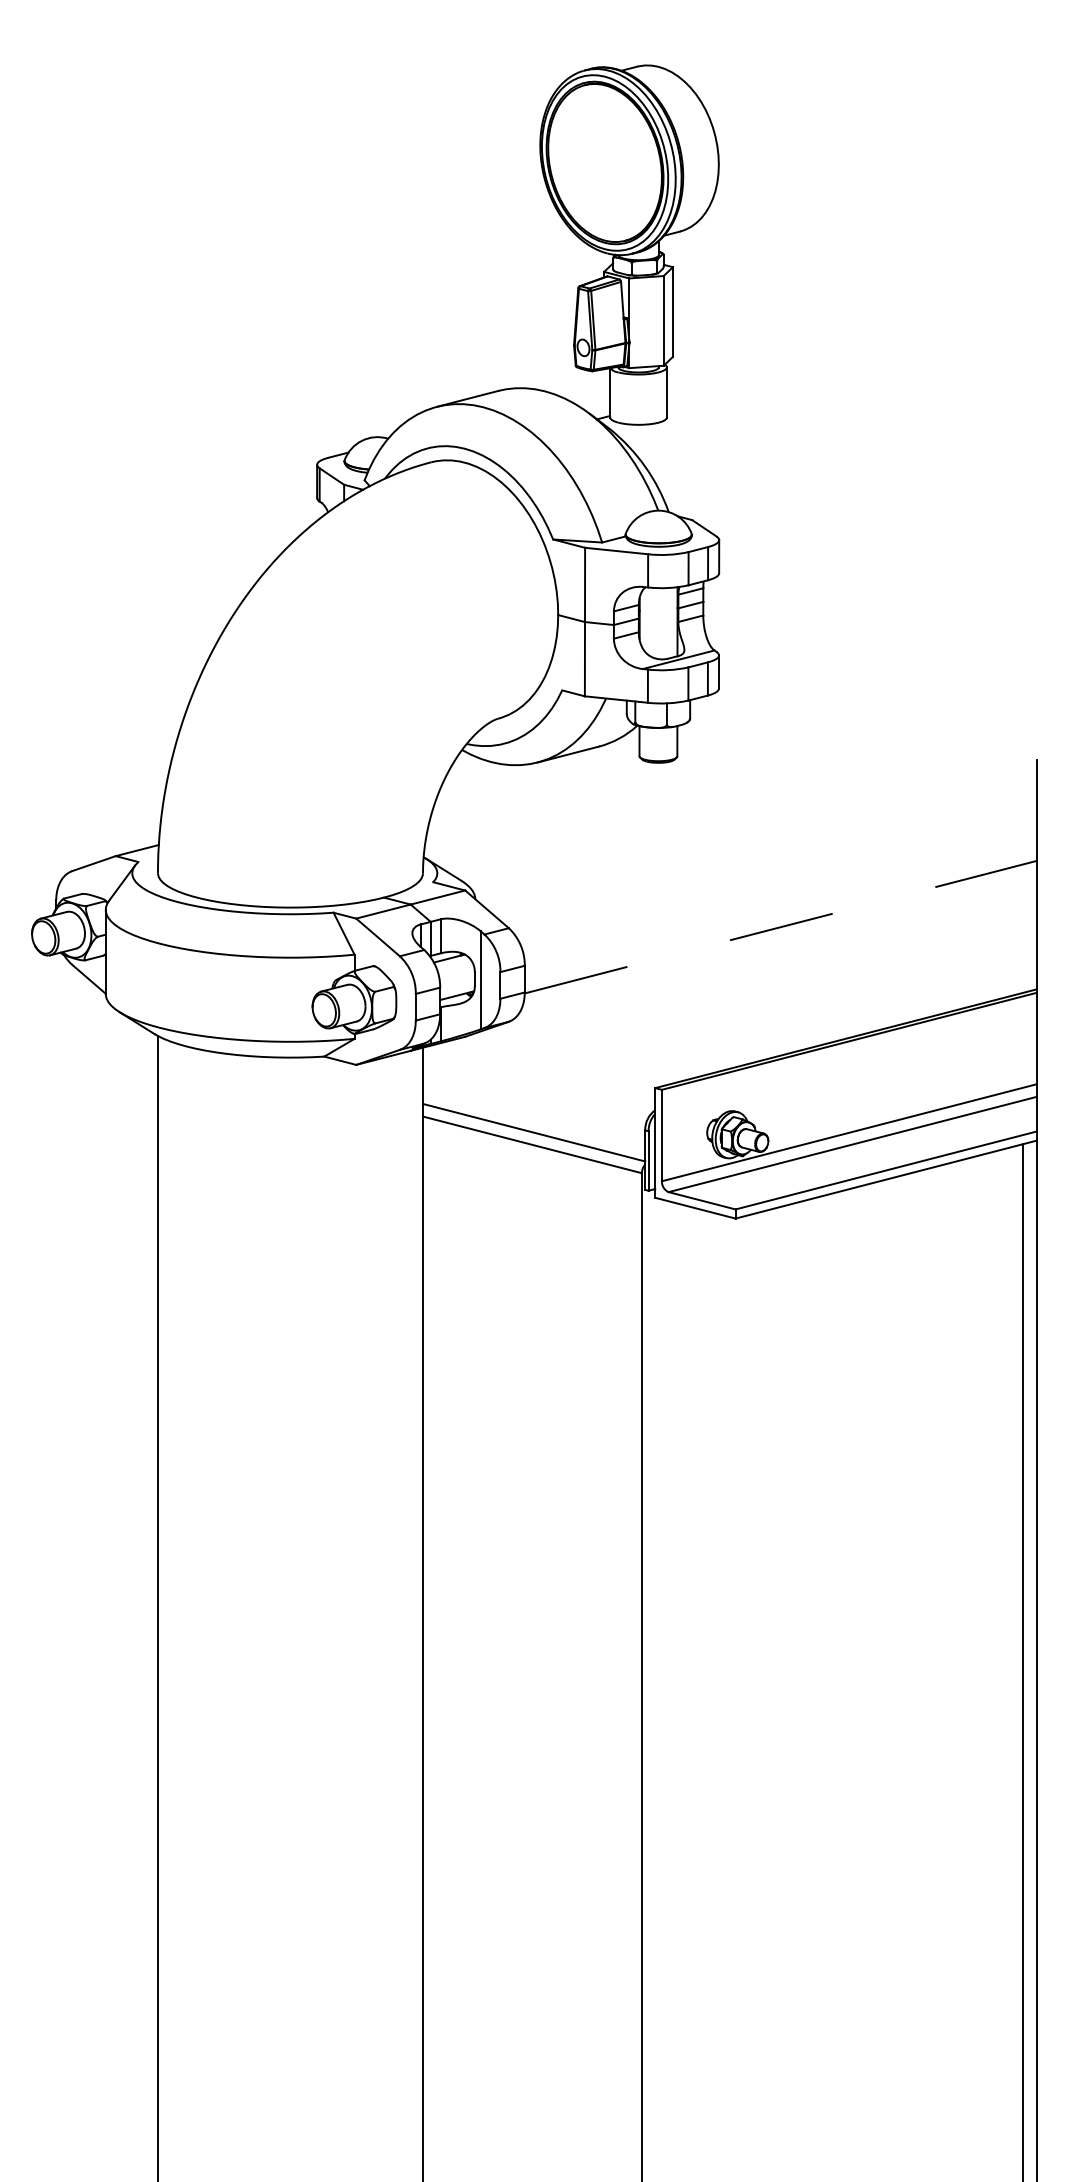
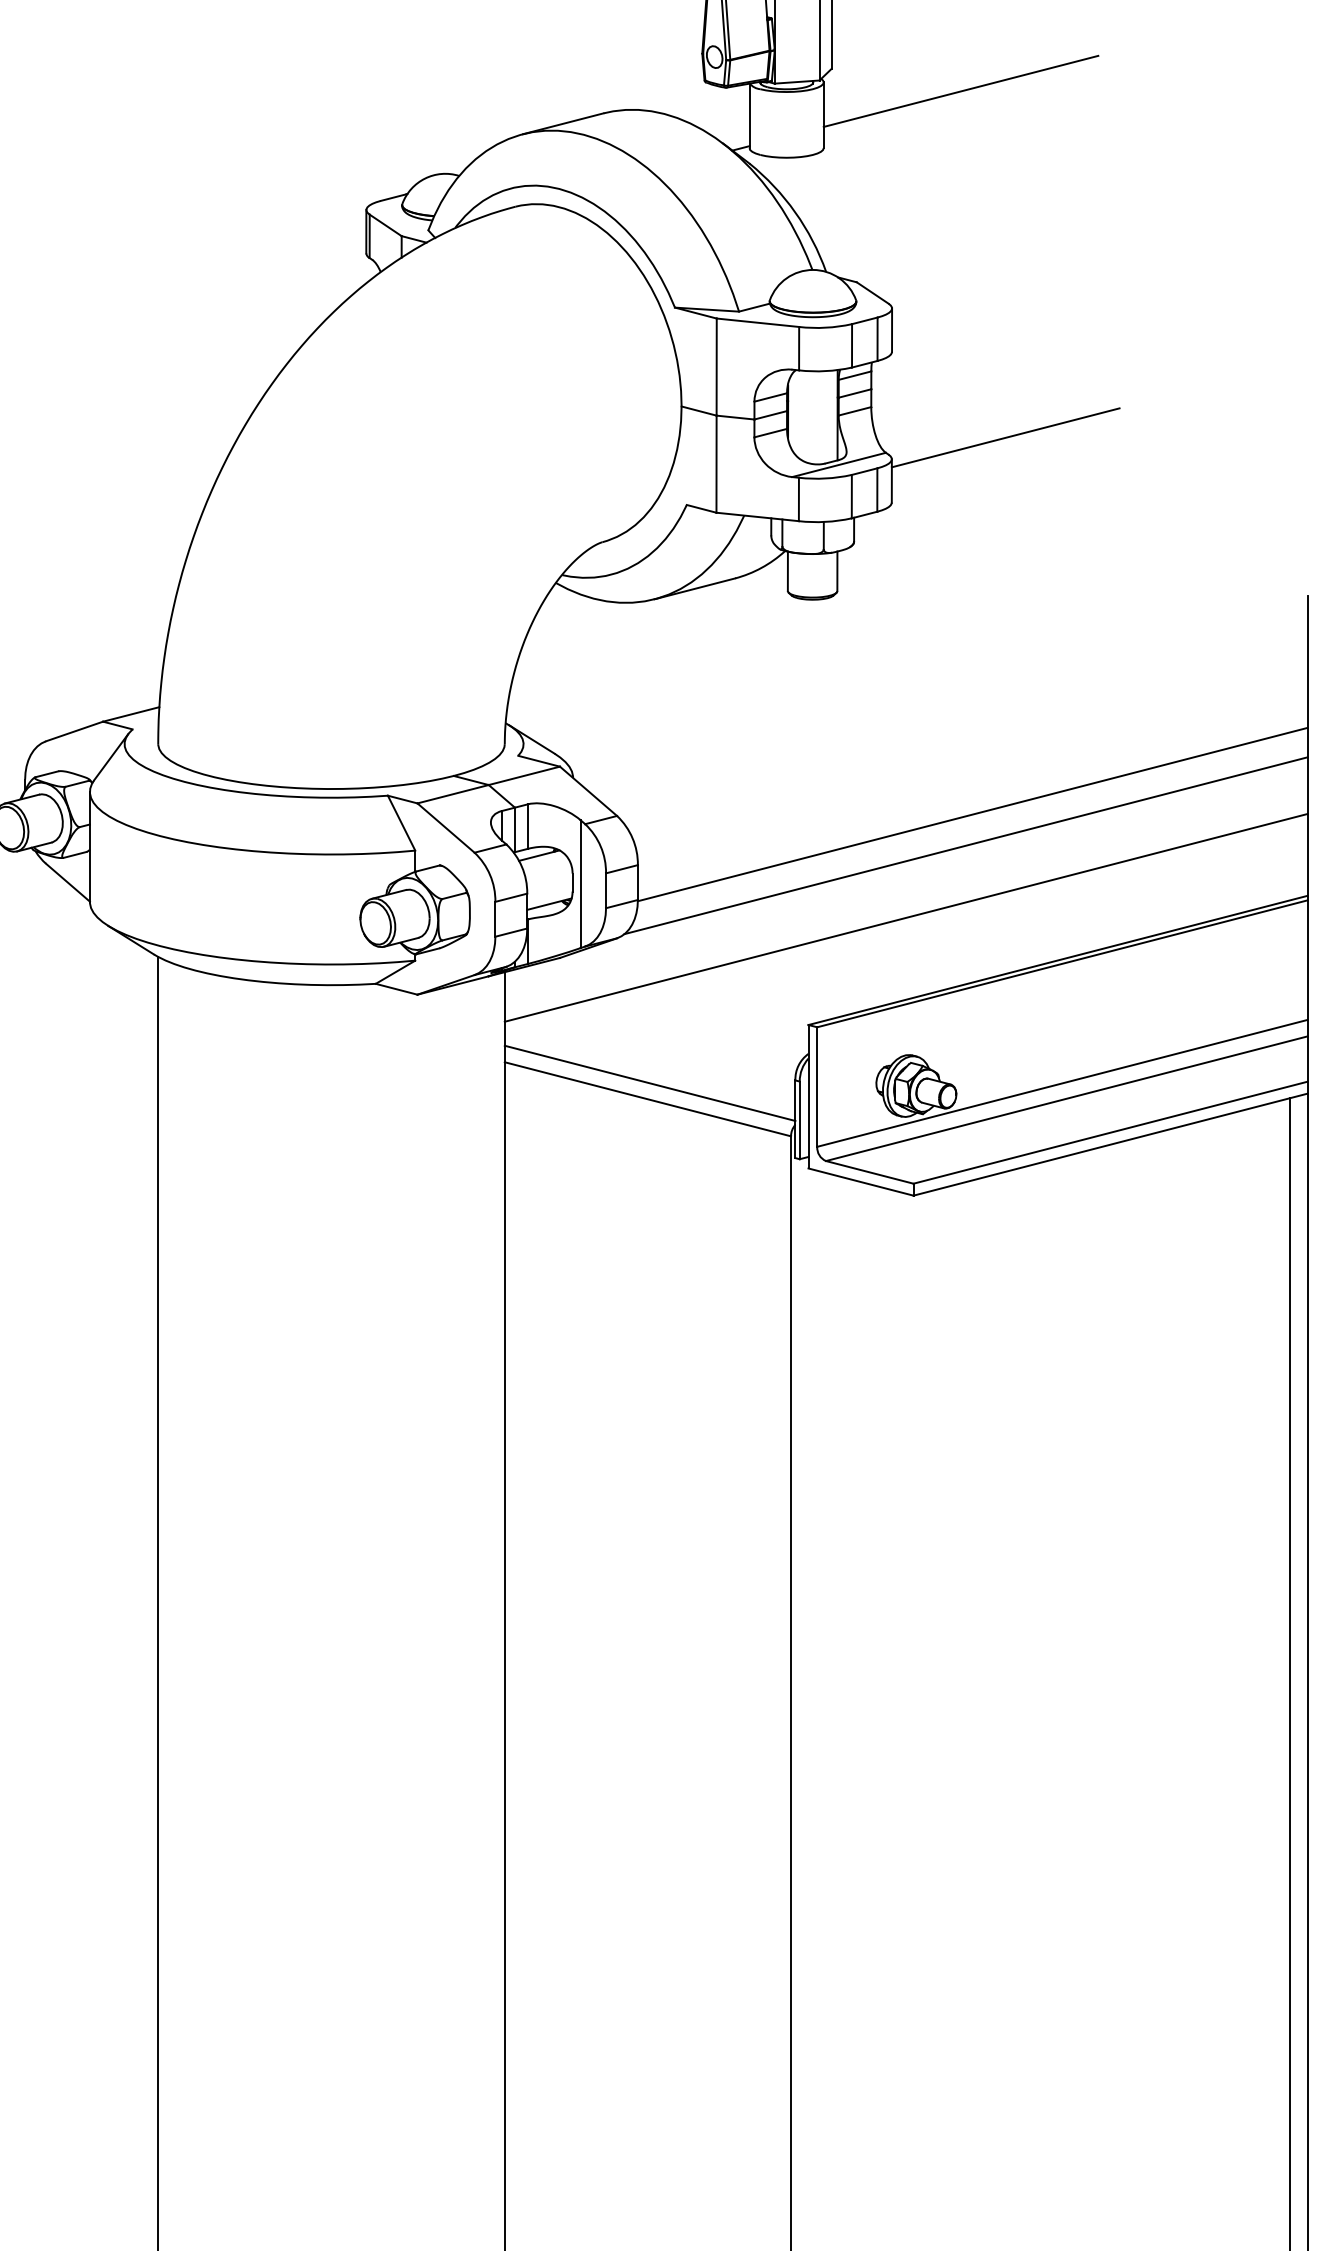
line: (771, 373) -> (960, 90), added
line: (806, 638) -> (1006, 437), added
line: (780, 927) -> (972, 815), dashed -> solid
line: (775, 950) -> (965, 845), added
line: (729, 1005) -> (905, 917), added

